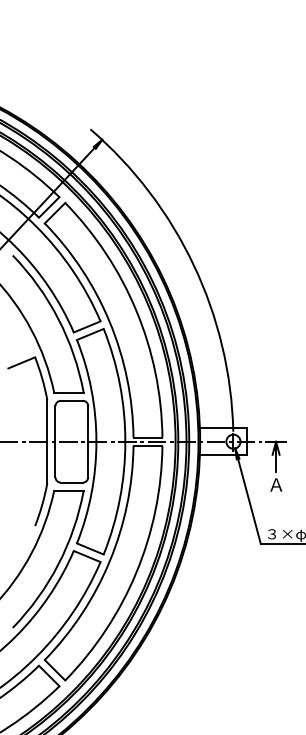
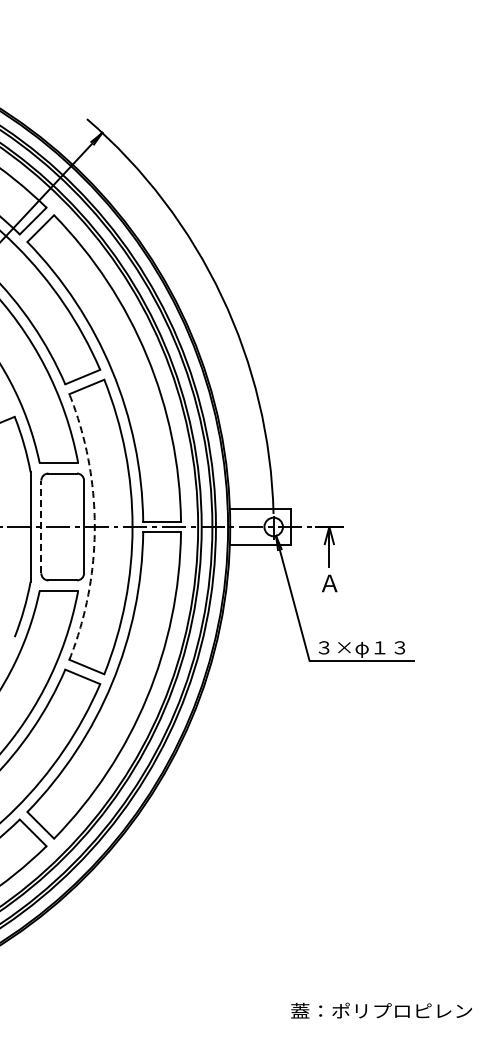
line: (55, 441) -> (41, 526), solid -> dashed
arc: (96, 441) -> (94, 526), solid -> dashed

